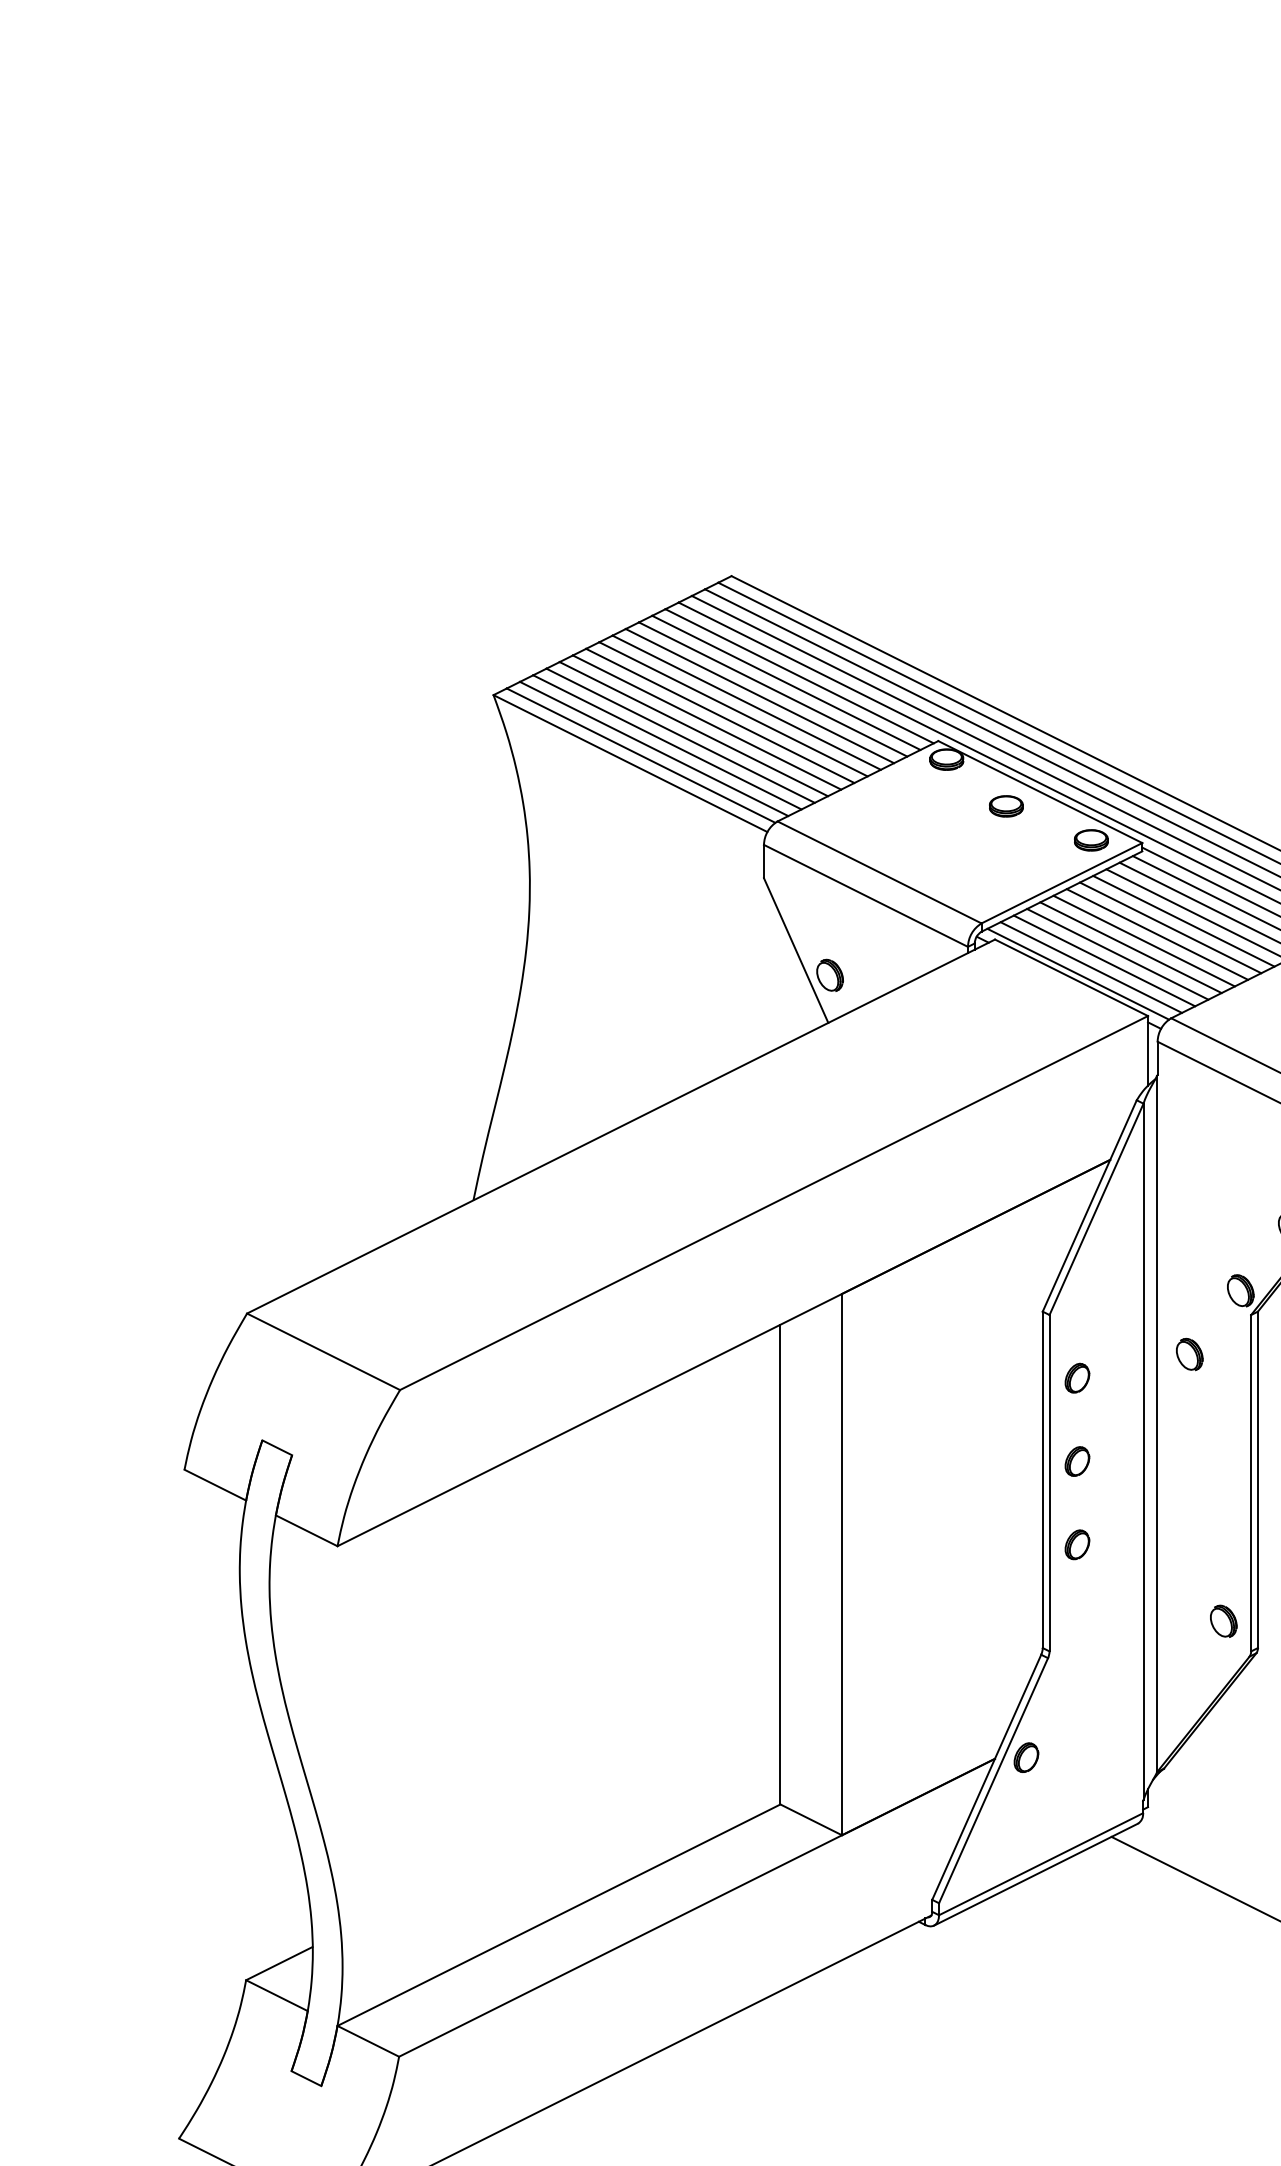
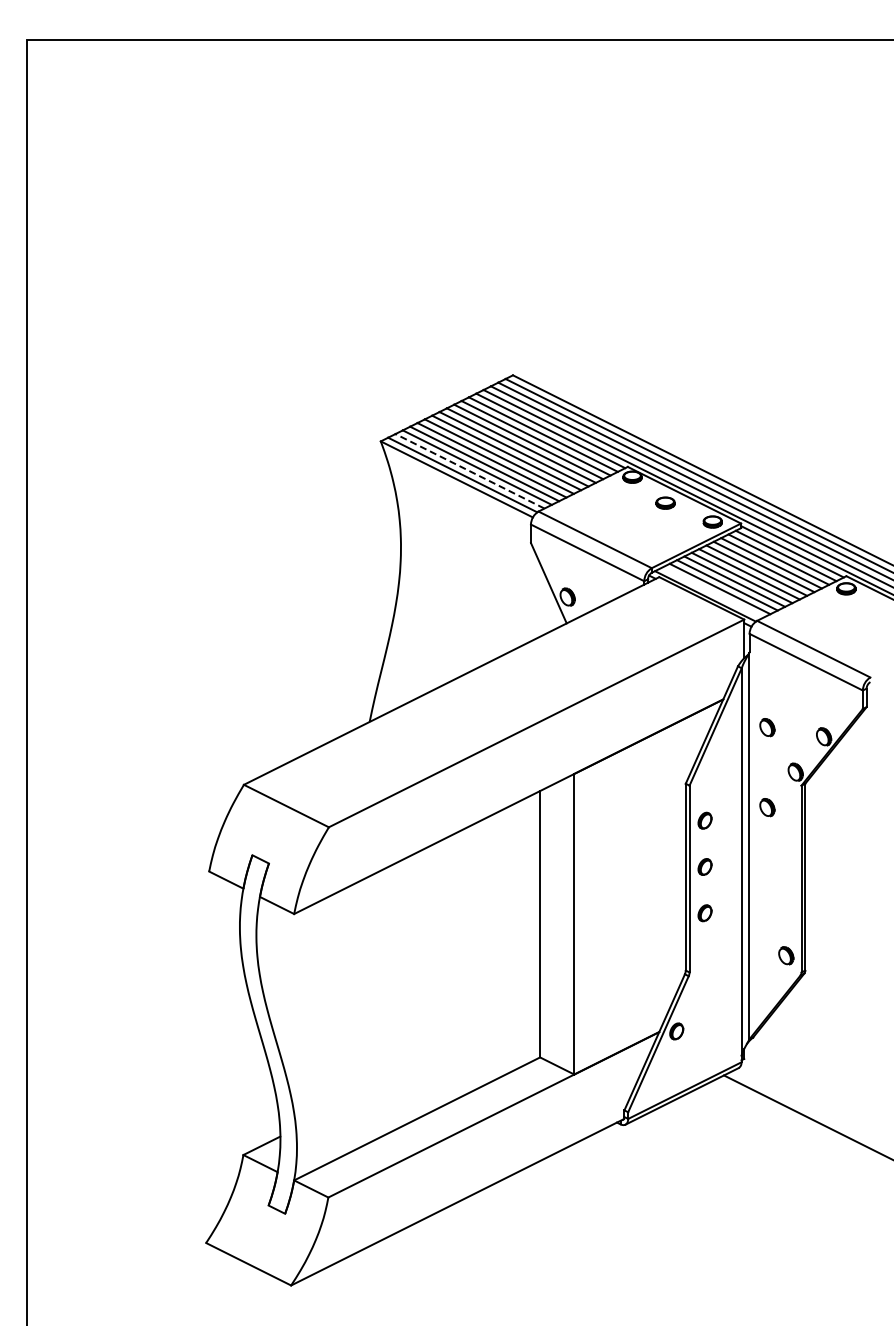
line: (653, 749) -> (469, 471), solid -> dashed
line: (1090, 967) -> (712, 592), removed
part: (1189, 1210) -> (767, 727), added

